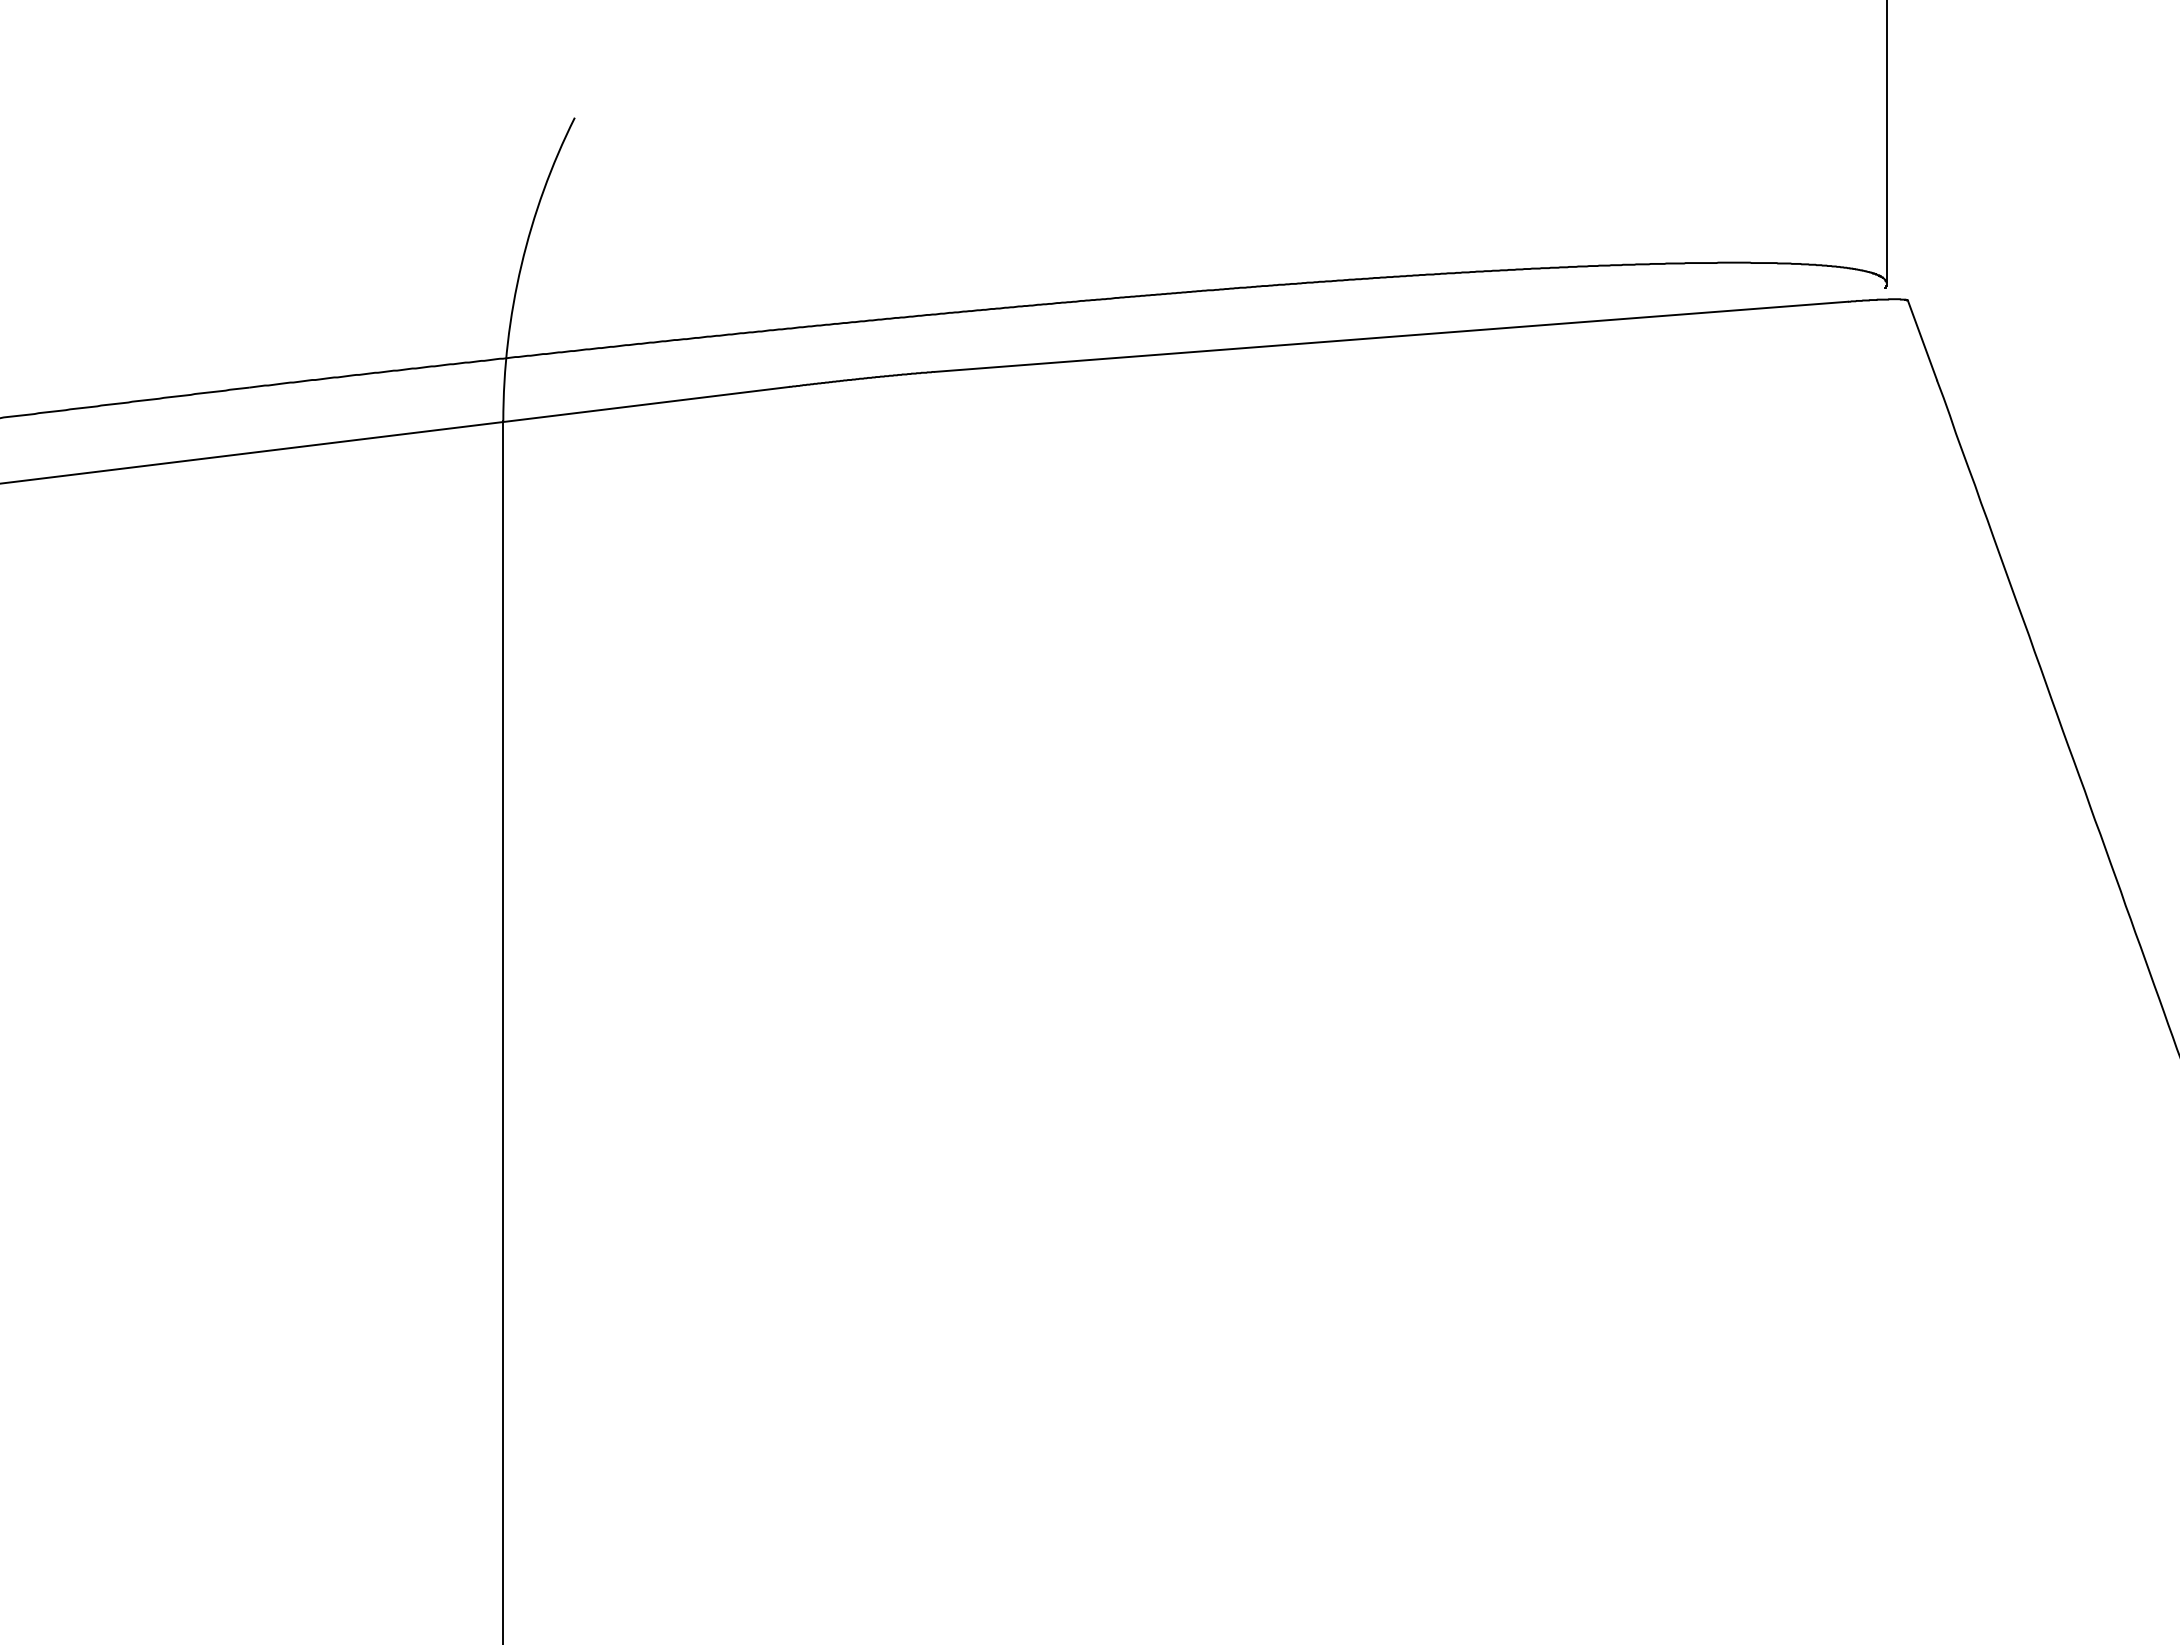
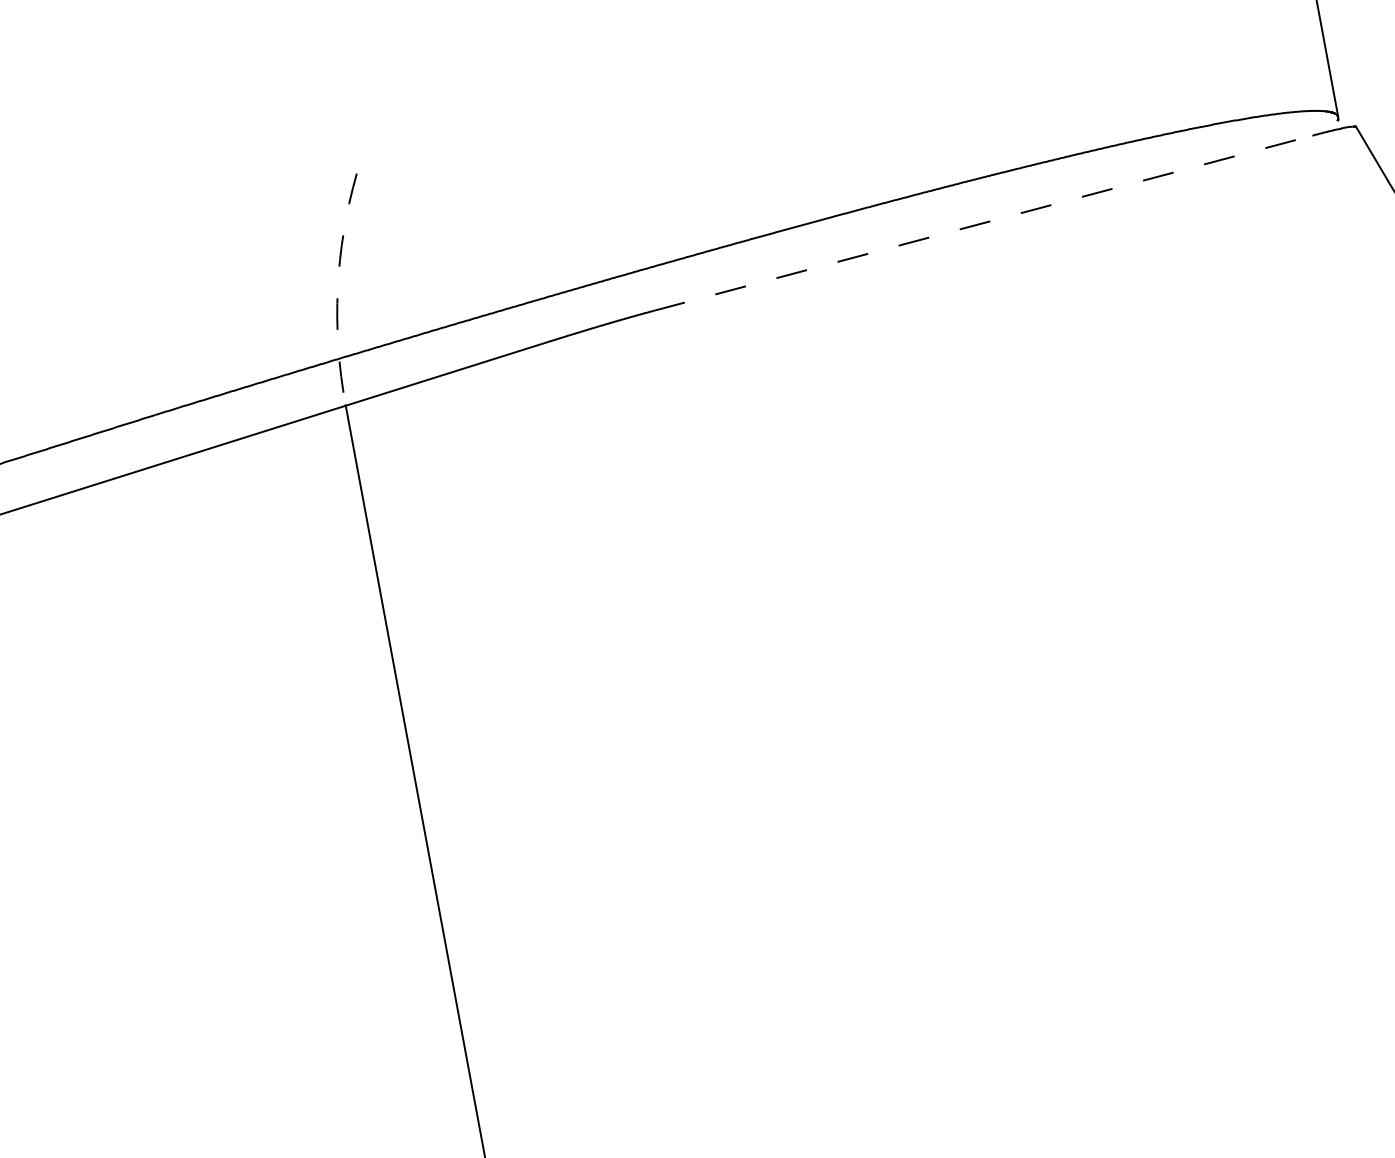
arc: (521, 265) -> (337, 288), solid -> dashed
line: (1391, 336) -> (983, 222), solid -> dashed

